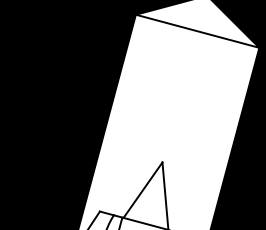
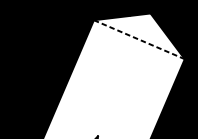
line: (197, 31) -> (139, 39), solid -> dashed

